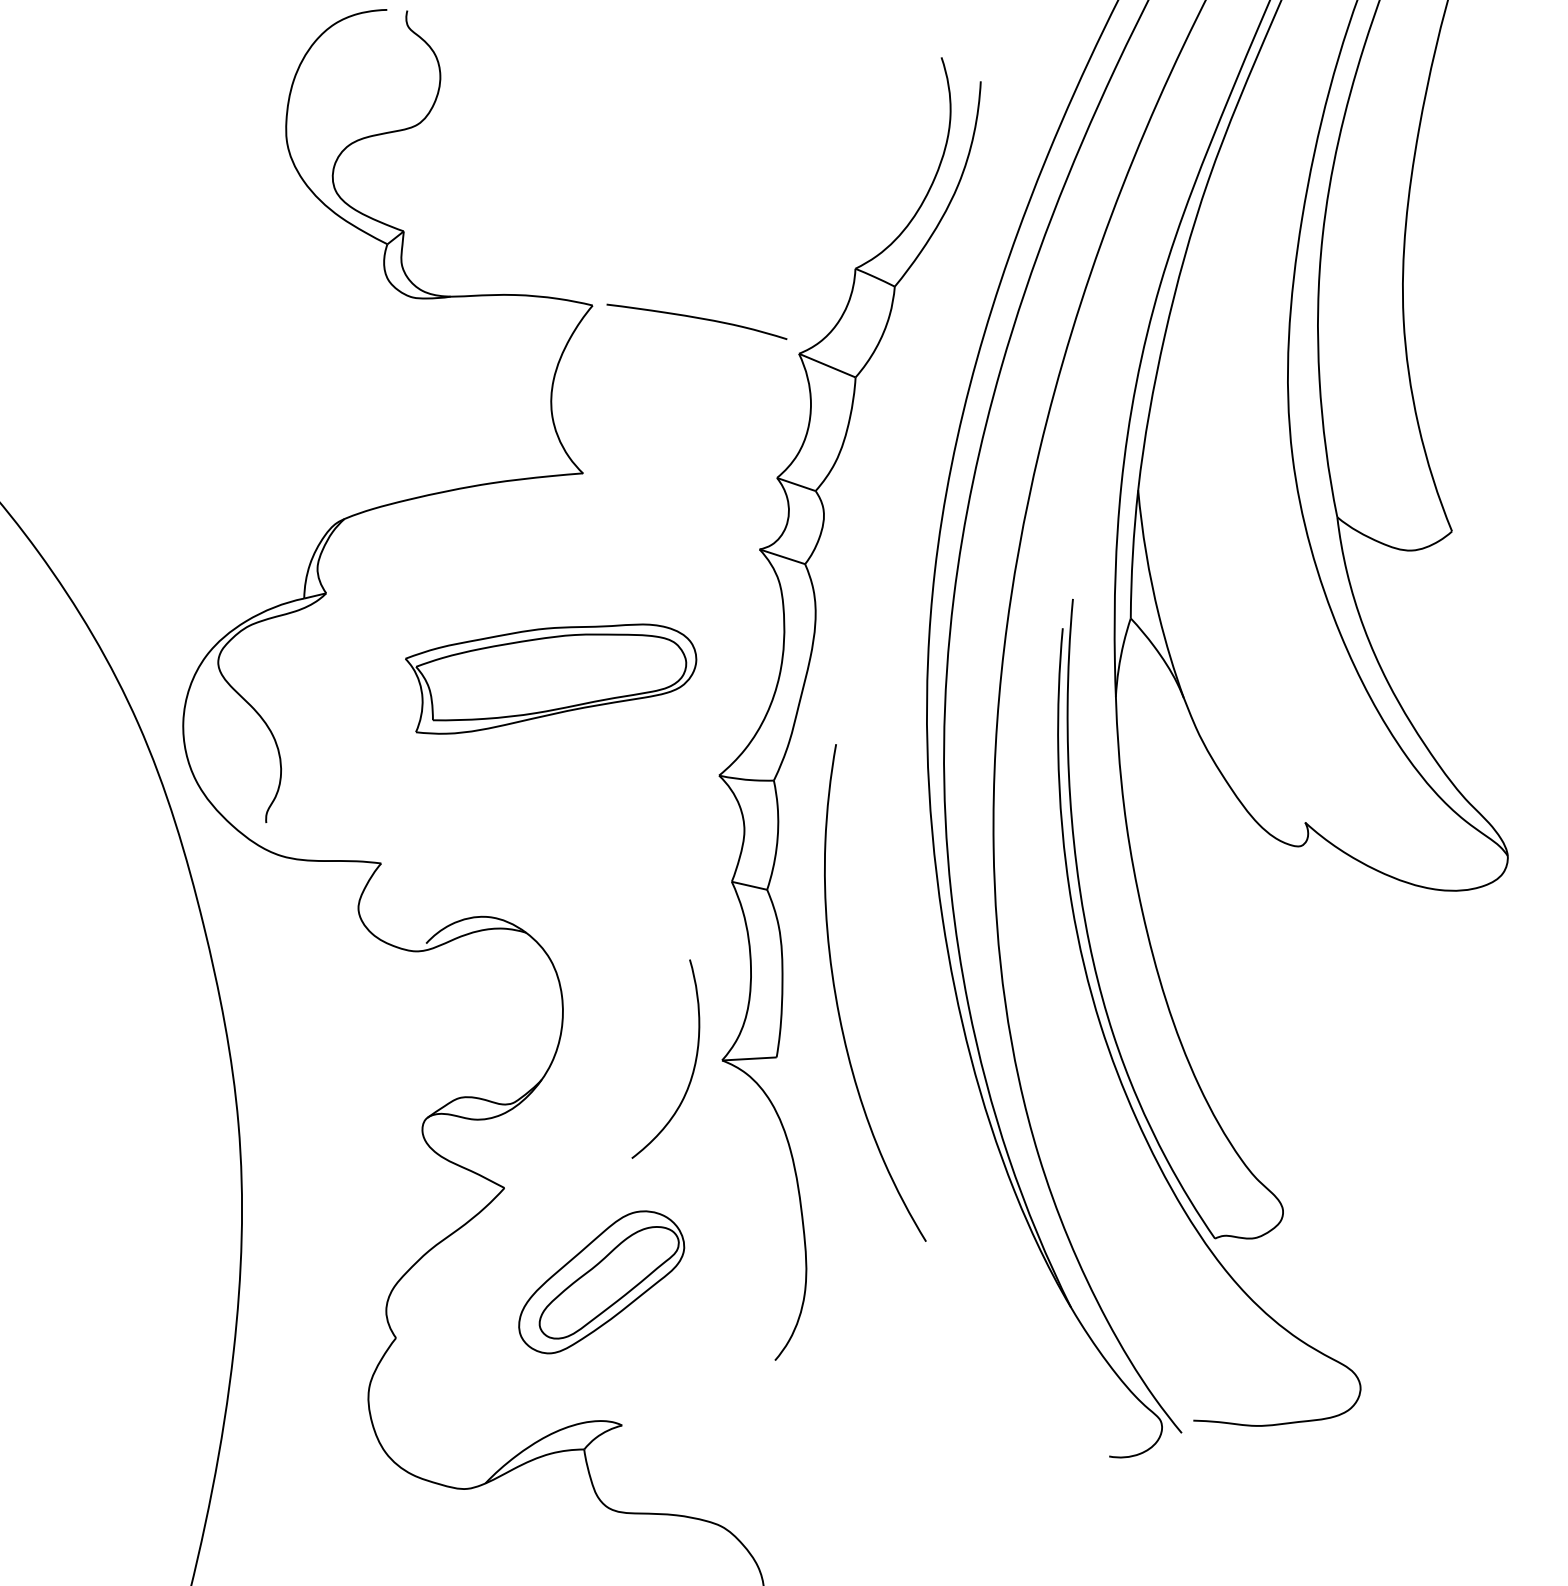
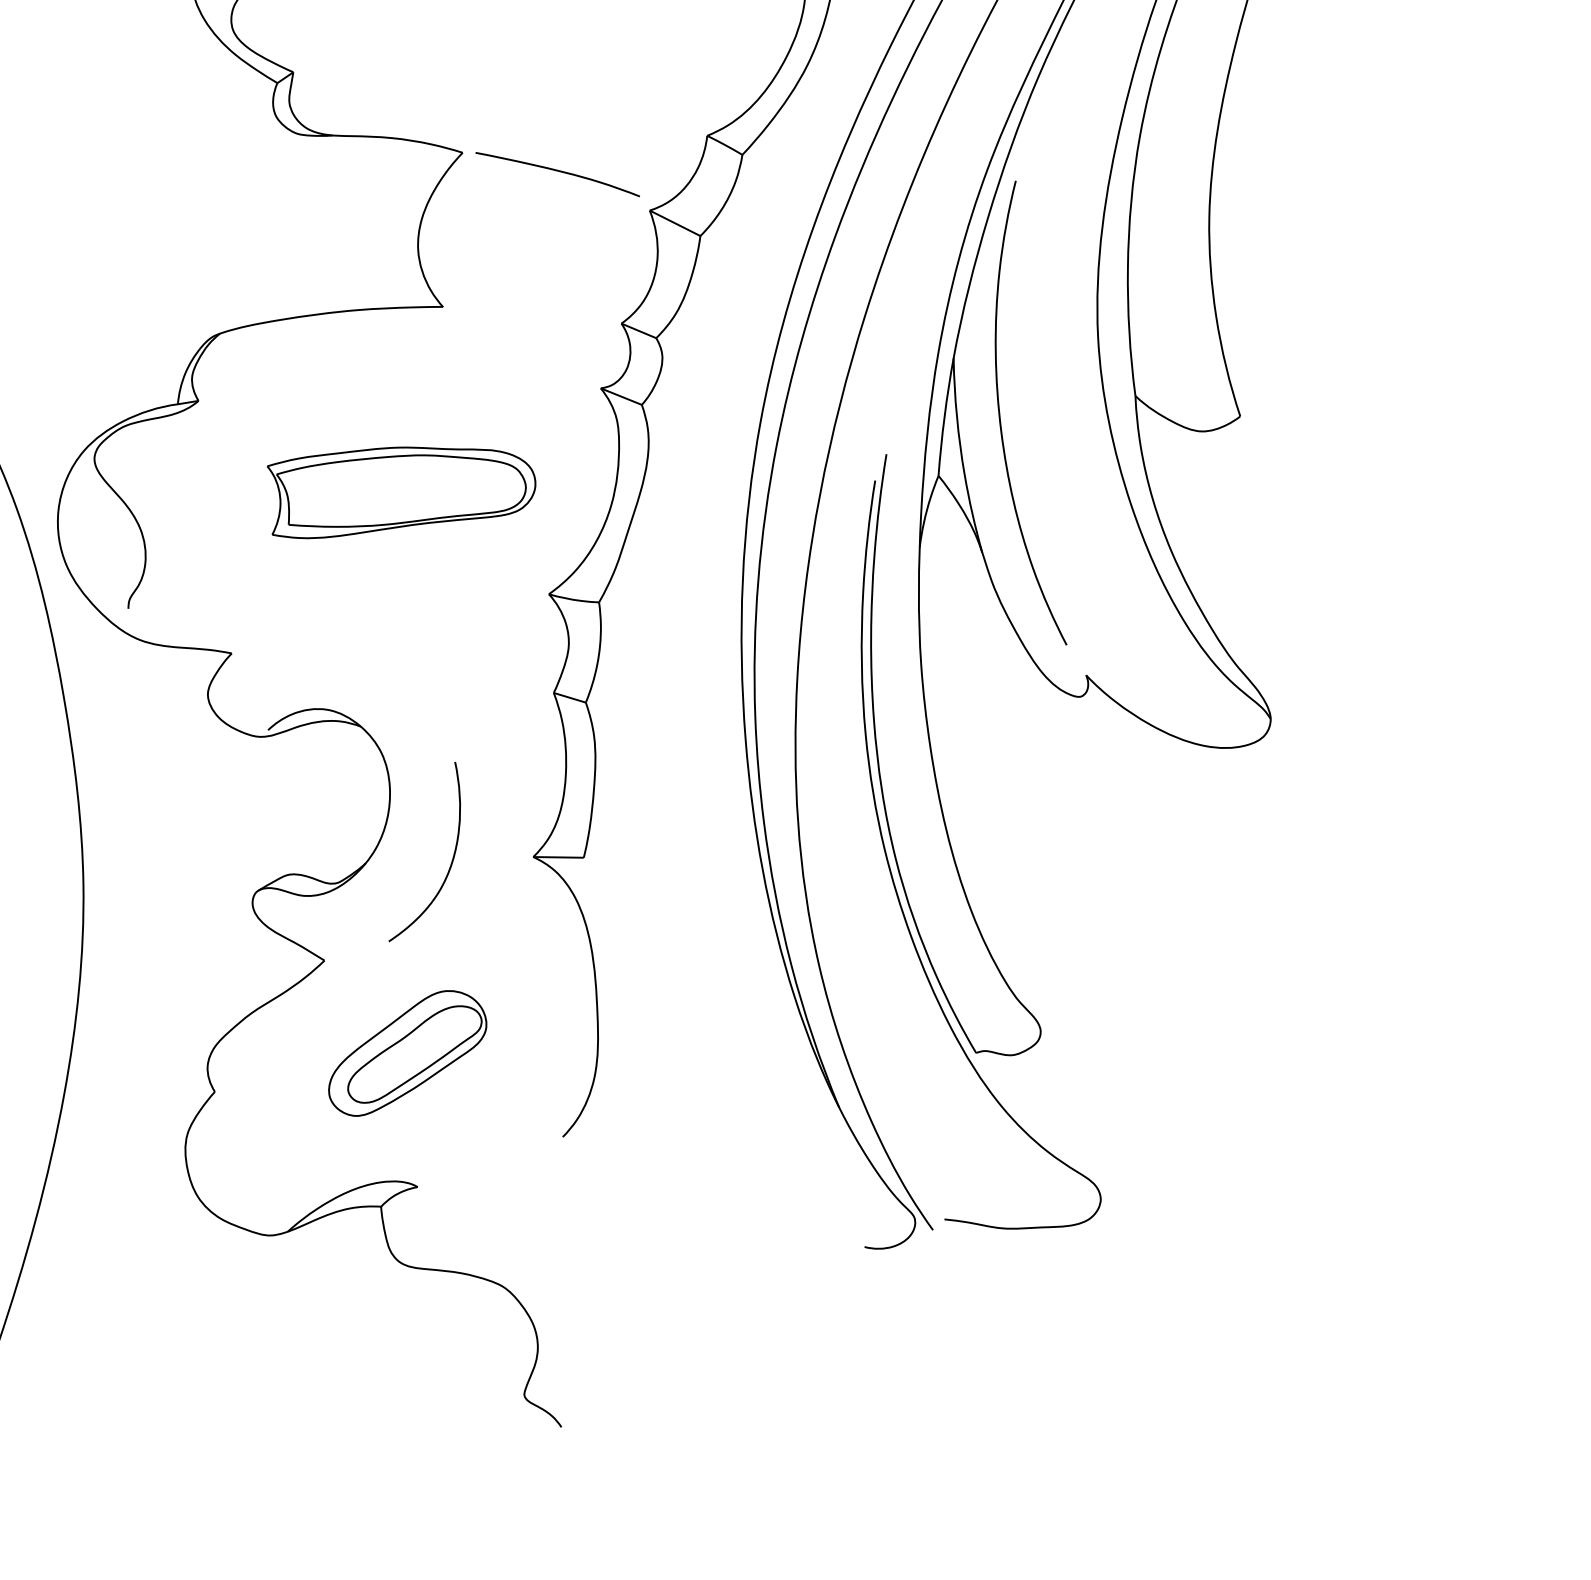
curve: (837, 995) -> (1000, 412), moved
curve: (693, 1066) -> (451, 860), moved

